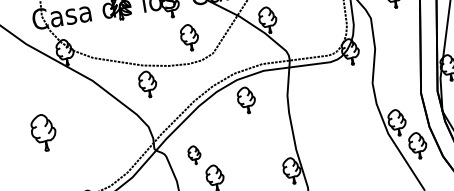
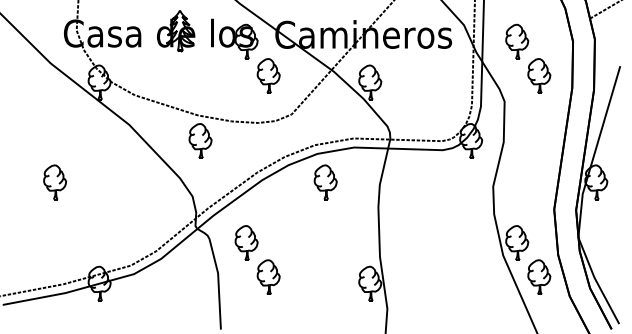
part: (189, 37) -> (268, 75), moved
part: (44, 132) -> (55, 182), size x0.71
part: (194, 154) -> (246, 242), size x1.43

